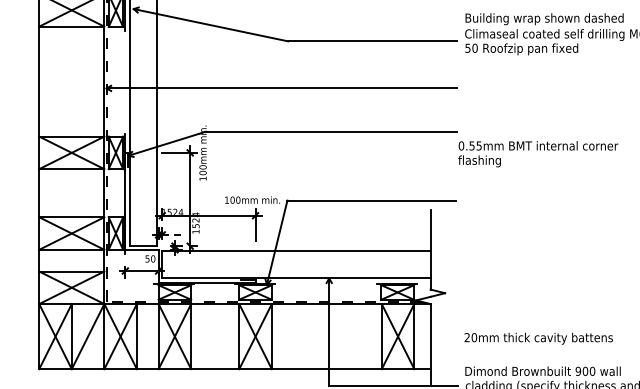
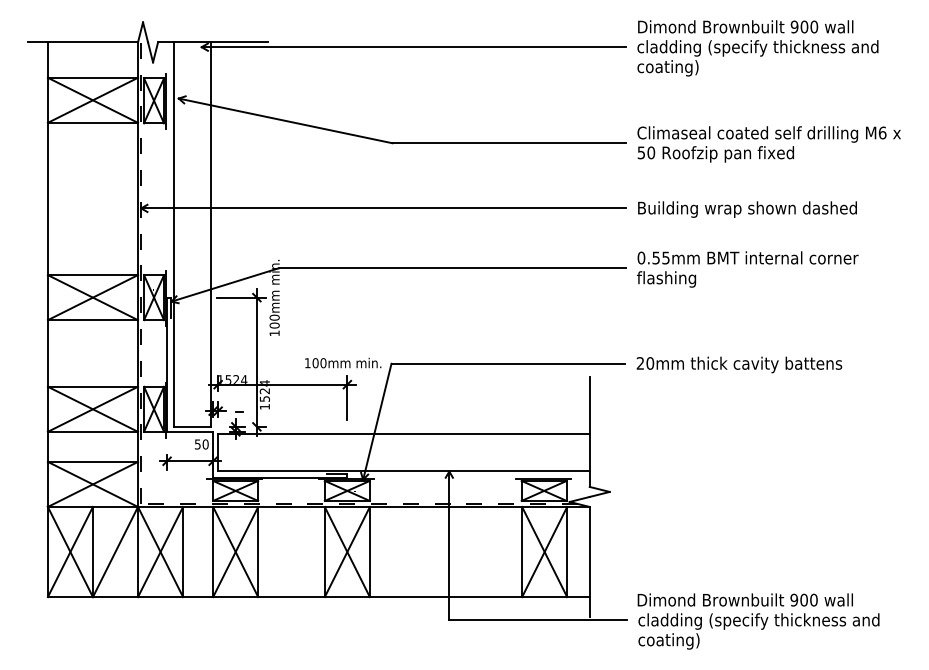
text: (544, 19) -> (747, 209), moved
text: (538, 154) -> (747, 269), moved
text: (538, 338) -> (739, 364), moved

